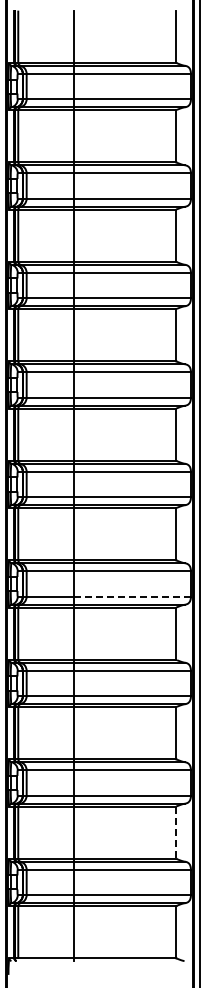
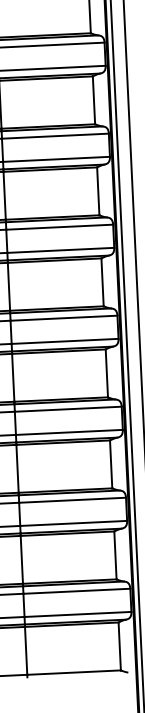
line: (132, 596) -> (65, 341), dashed -> solid
line: (176, 833) -> (115, 556), dashed -> solid

